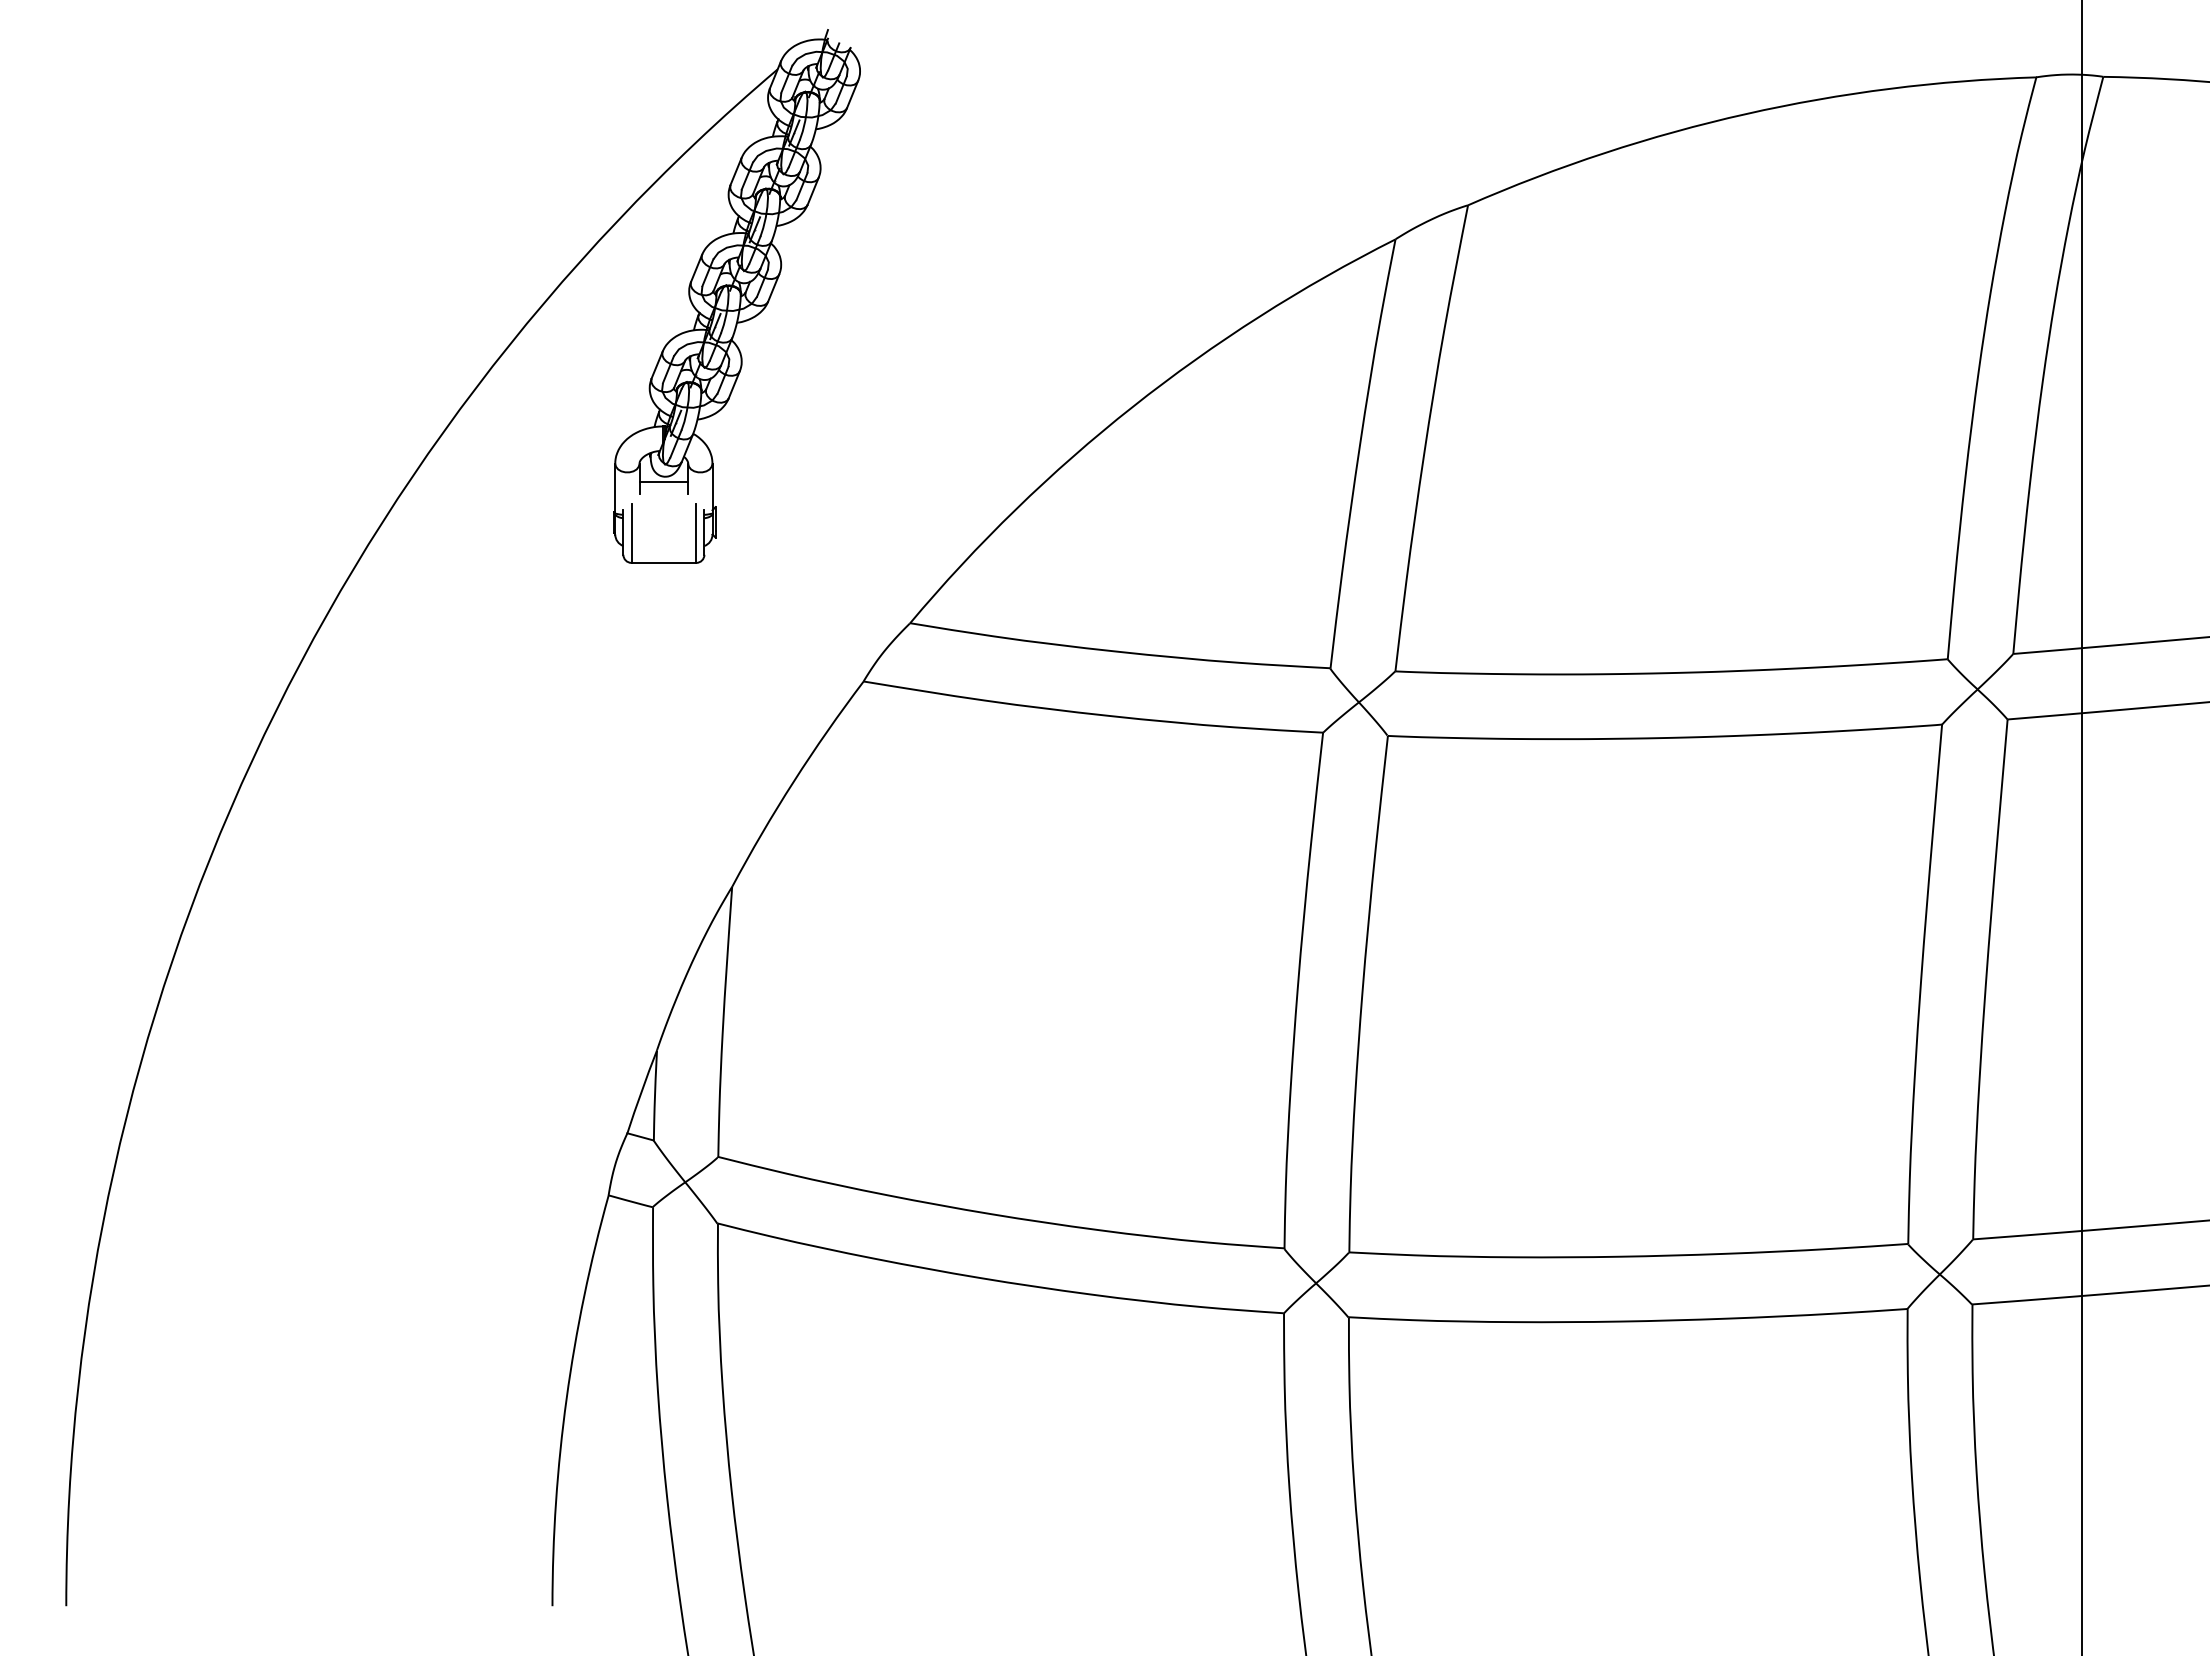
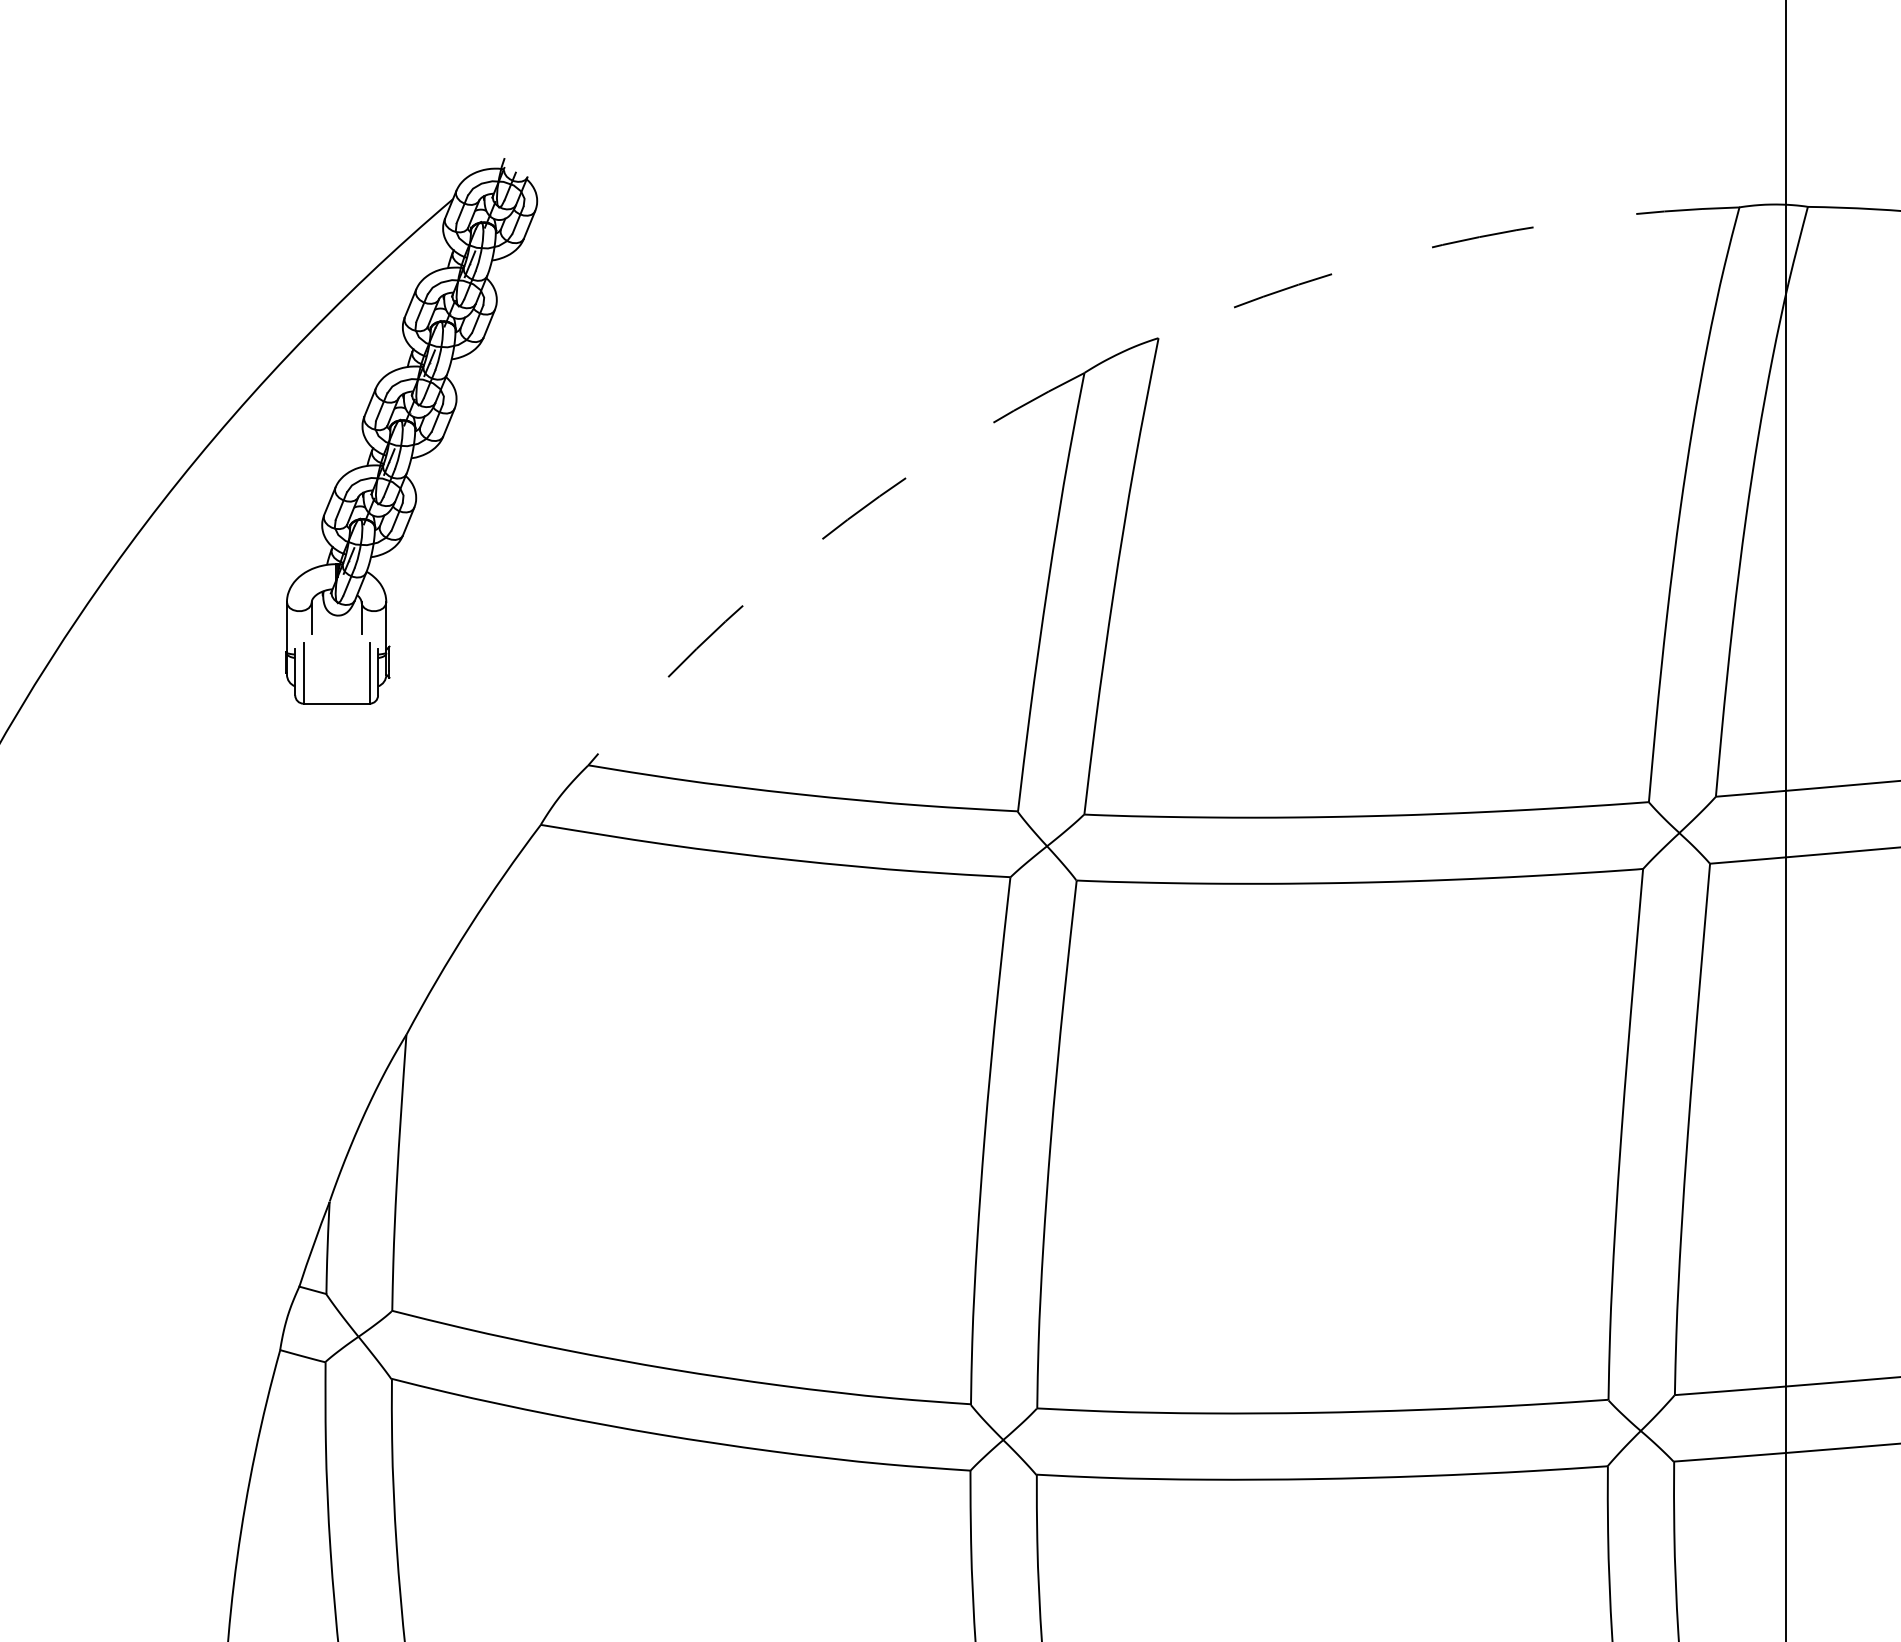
arc: (1746, 114) -> (1443, 245), solid -> dashed
arc: (1132, 406) -> (815, 543), solid -> dashed
line: (663, 481) -> (336, 620), removed

